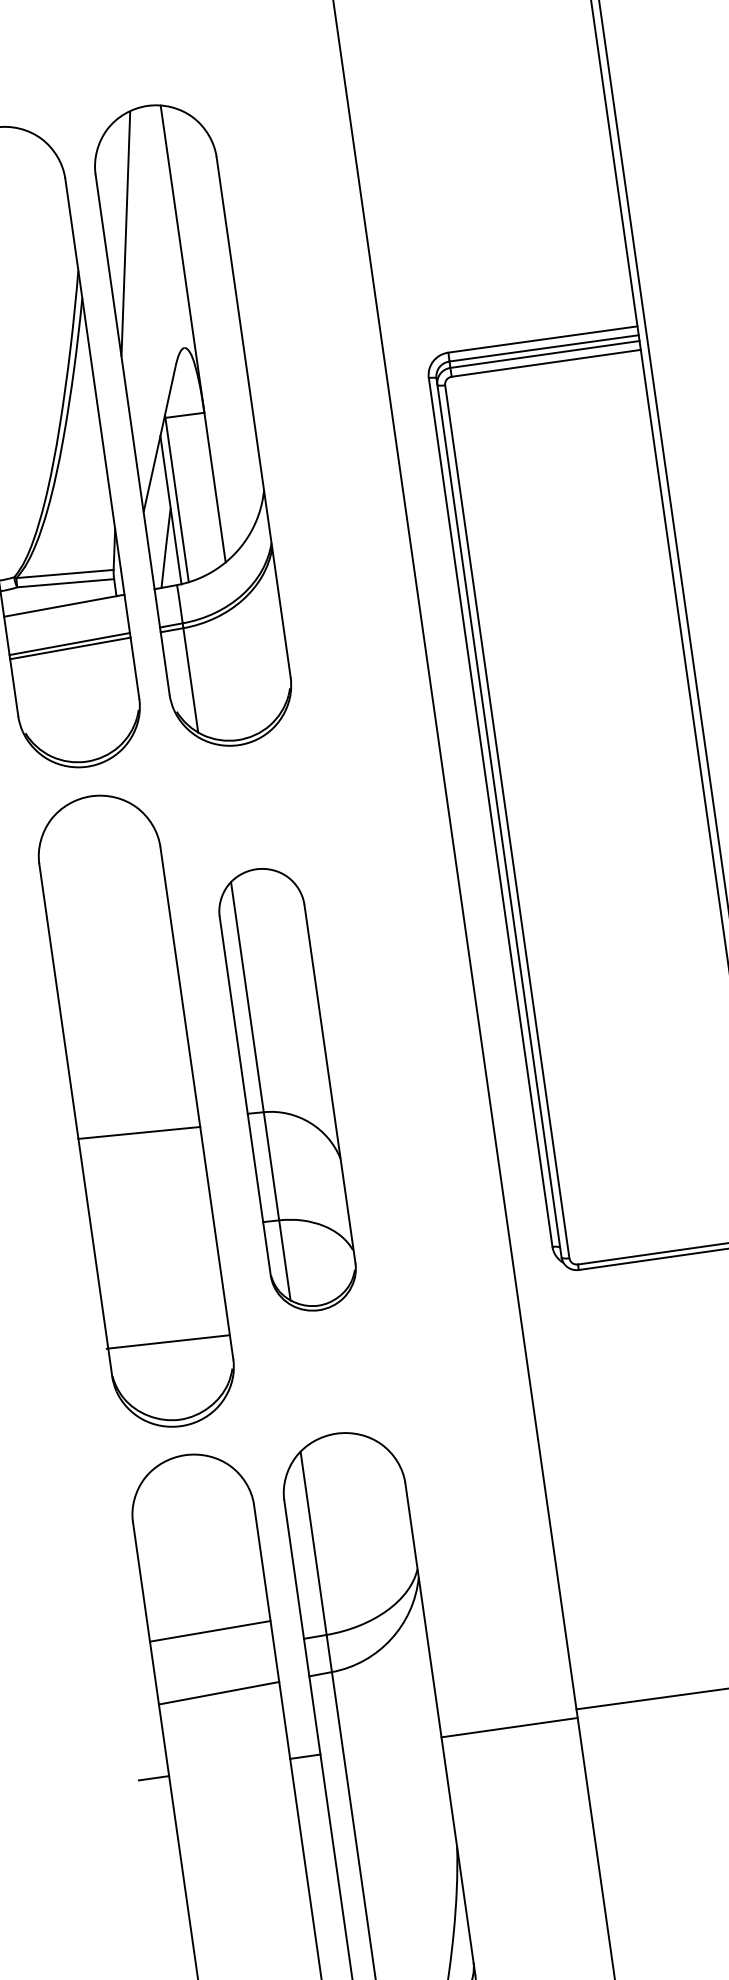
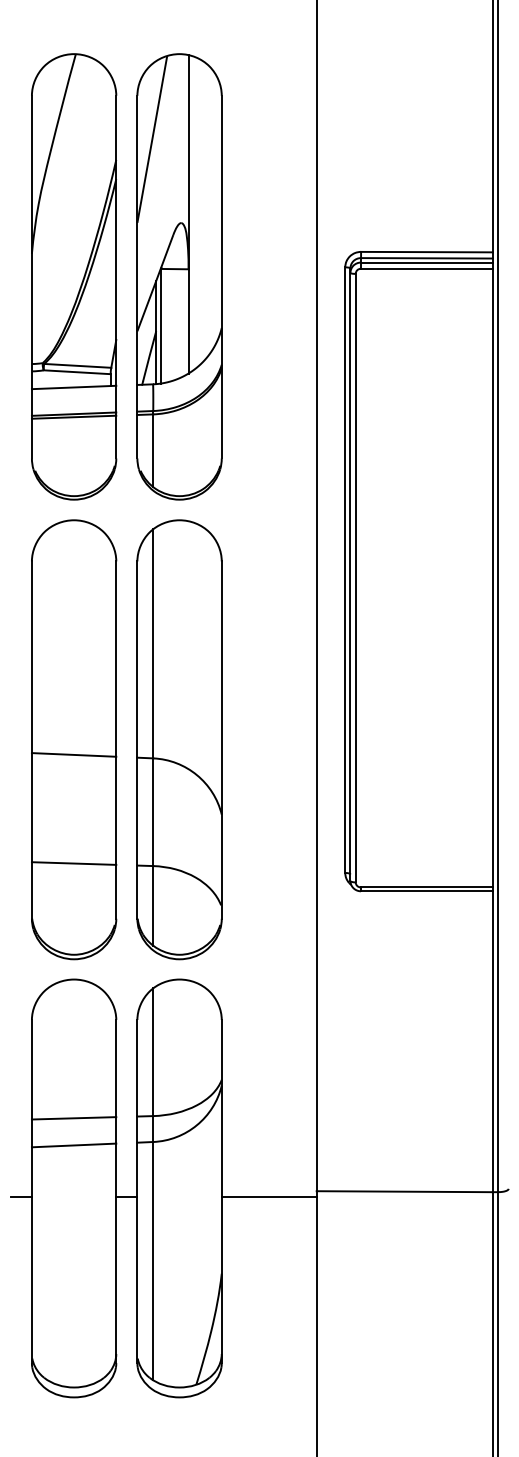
part: (287, 1089) -> (179, 739), size x1.43
line: (166, 1342) -> (73, 863), moved
line: (209, 1631) -> (73, 1118), moved

